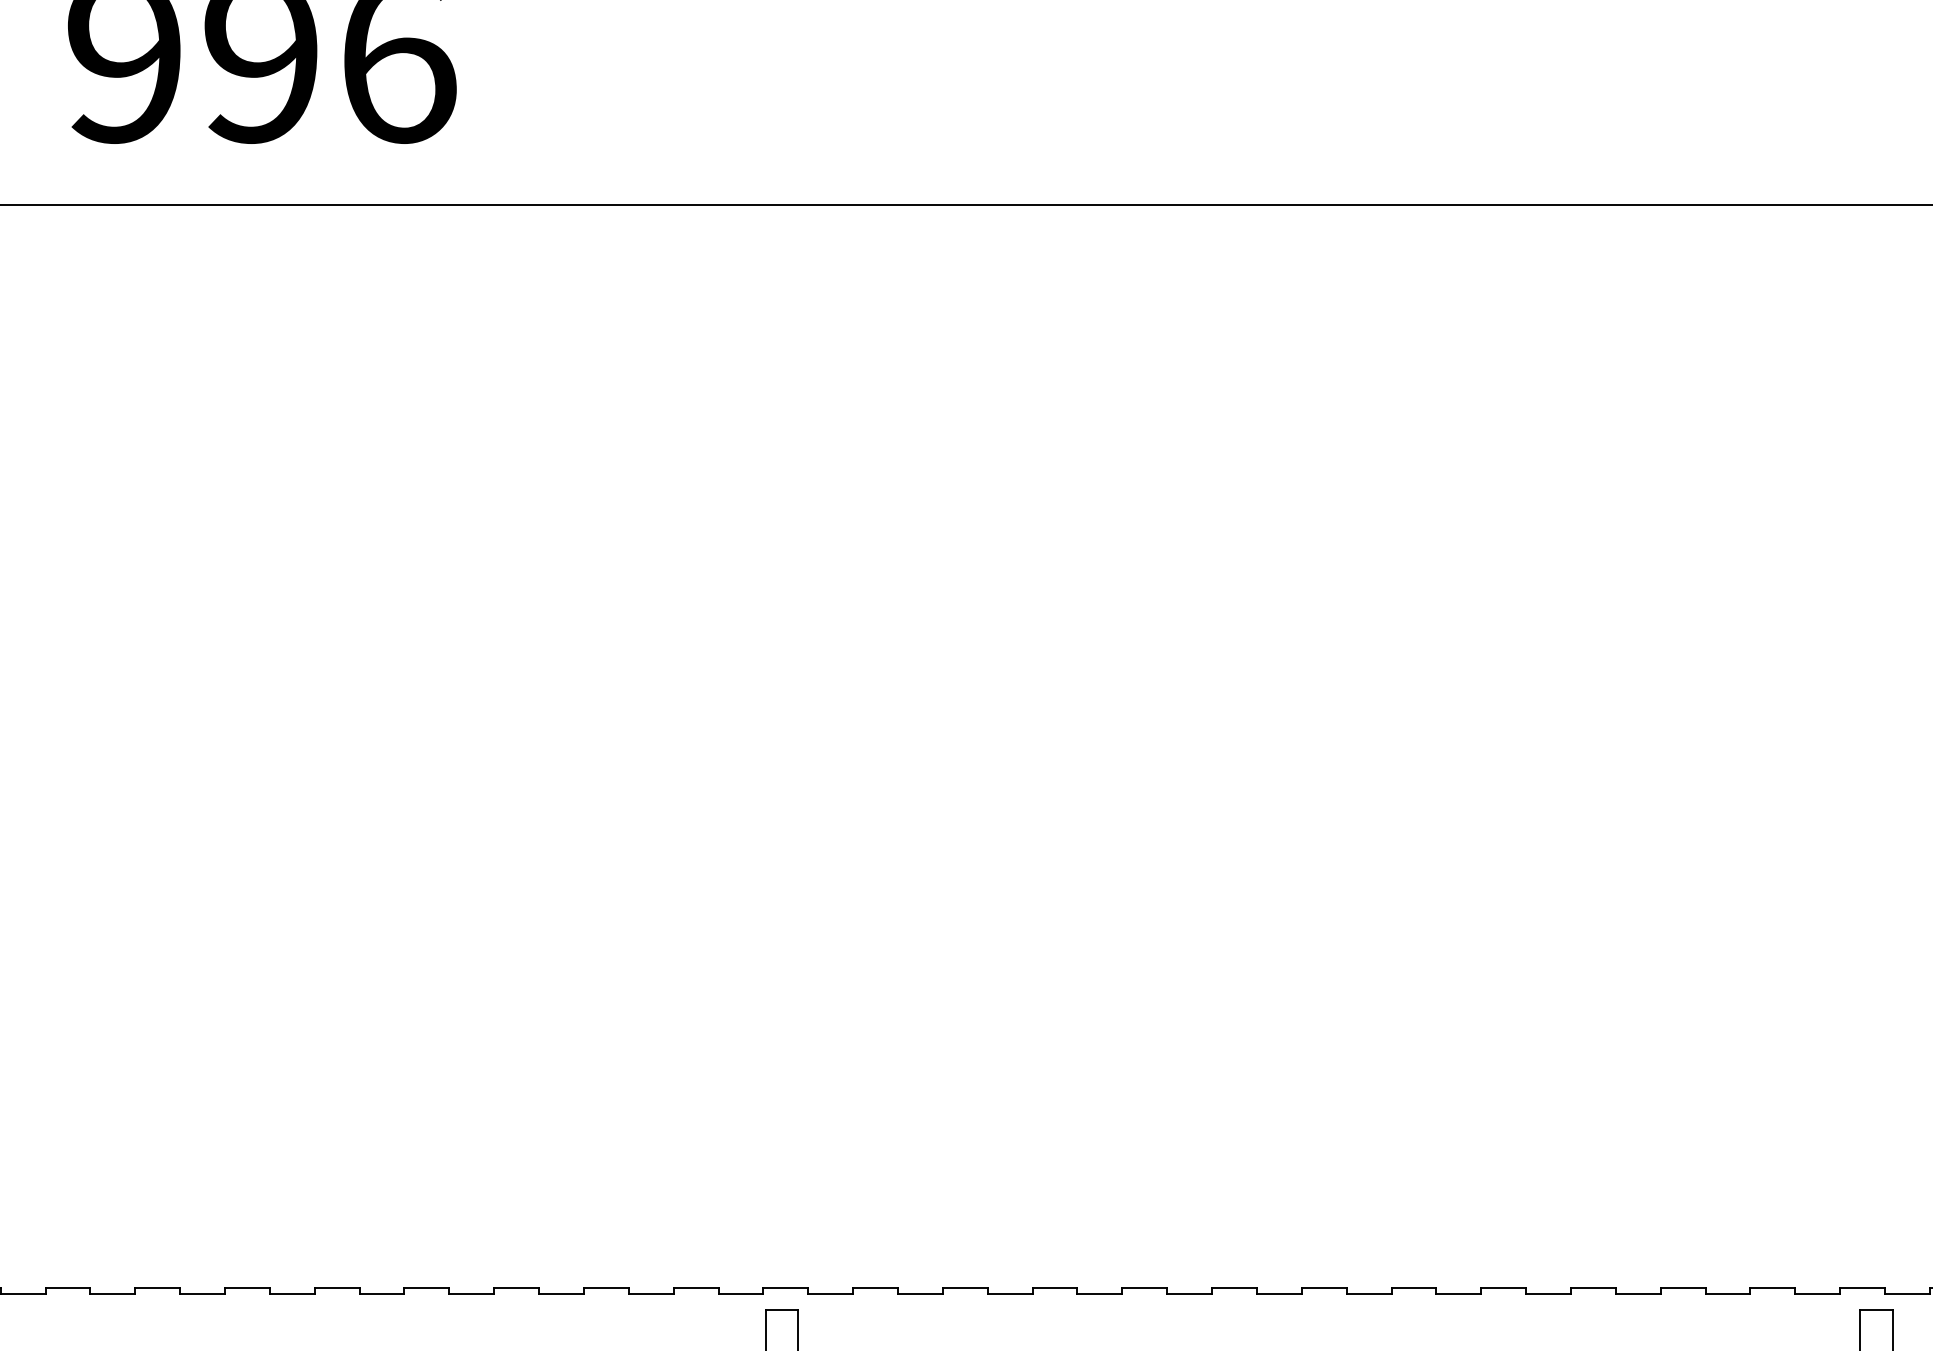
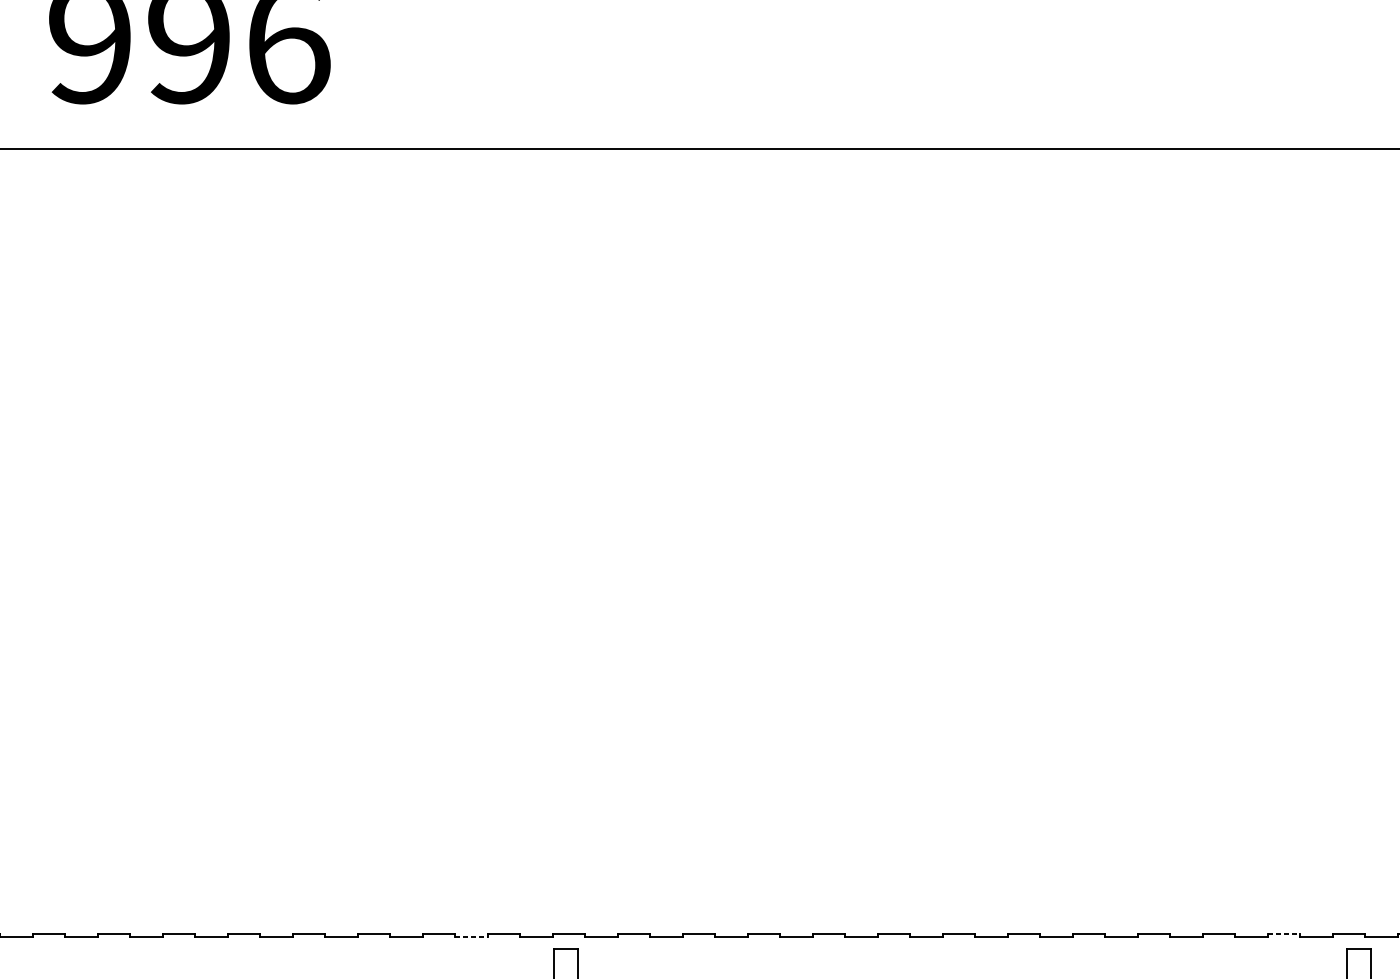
line: (1773, 1288) -> (1284, 933), solid -> dashed
line: (651, 1293) -> (471, 937), solid -> dashed

